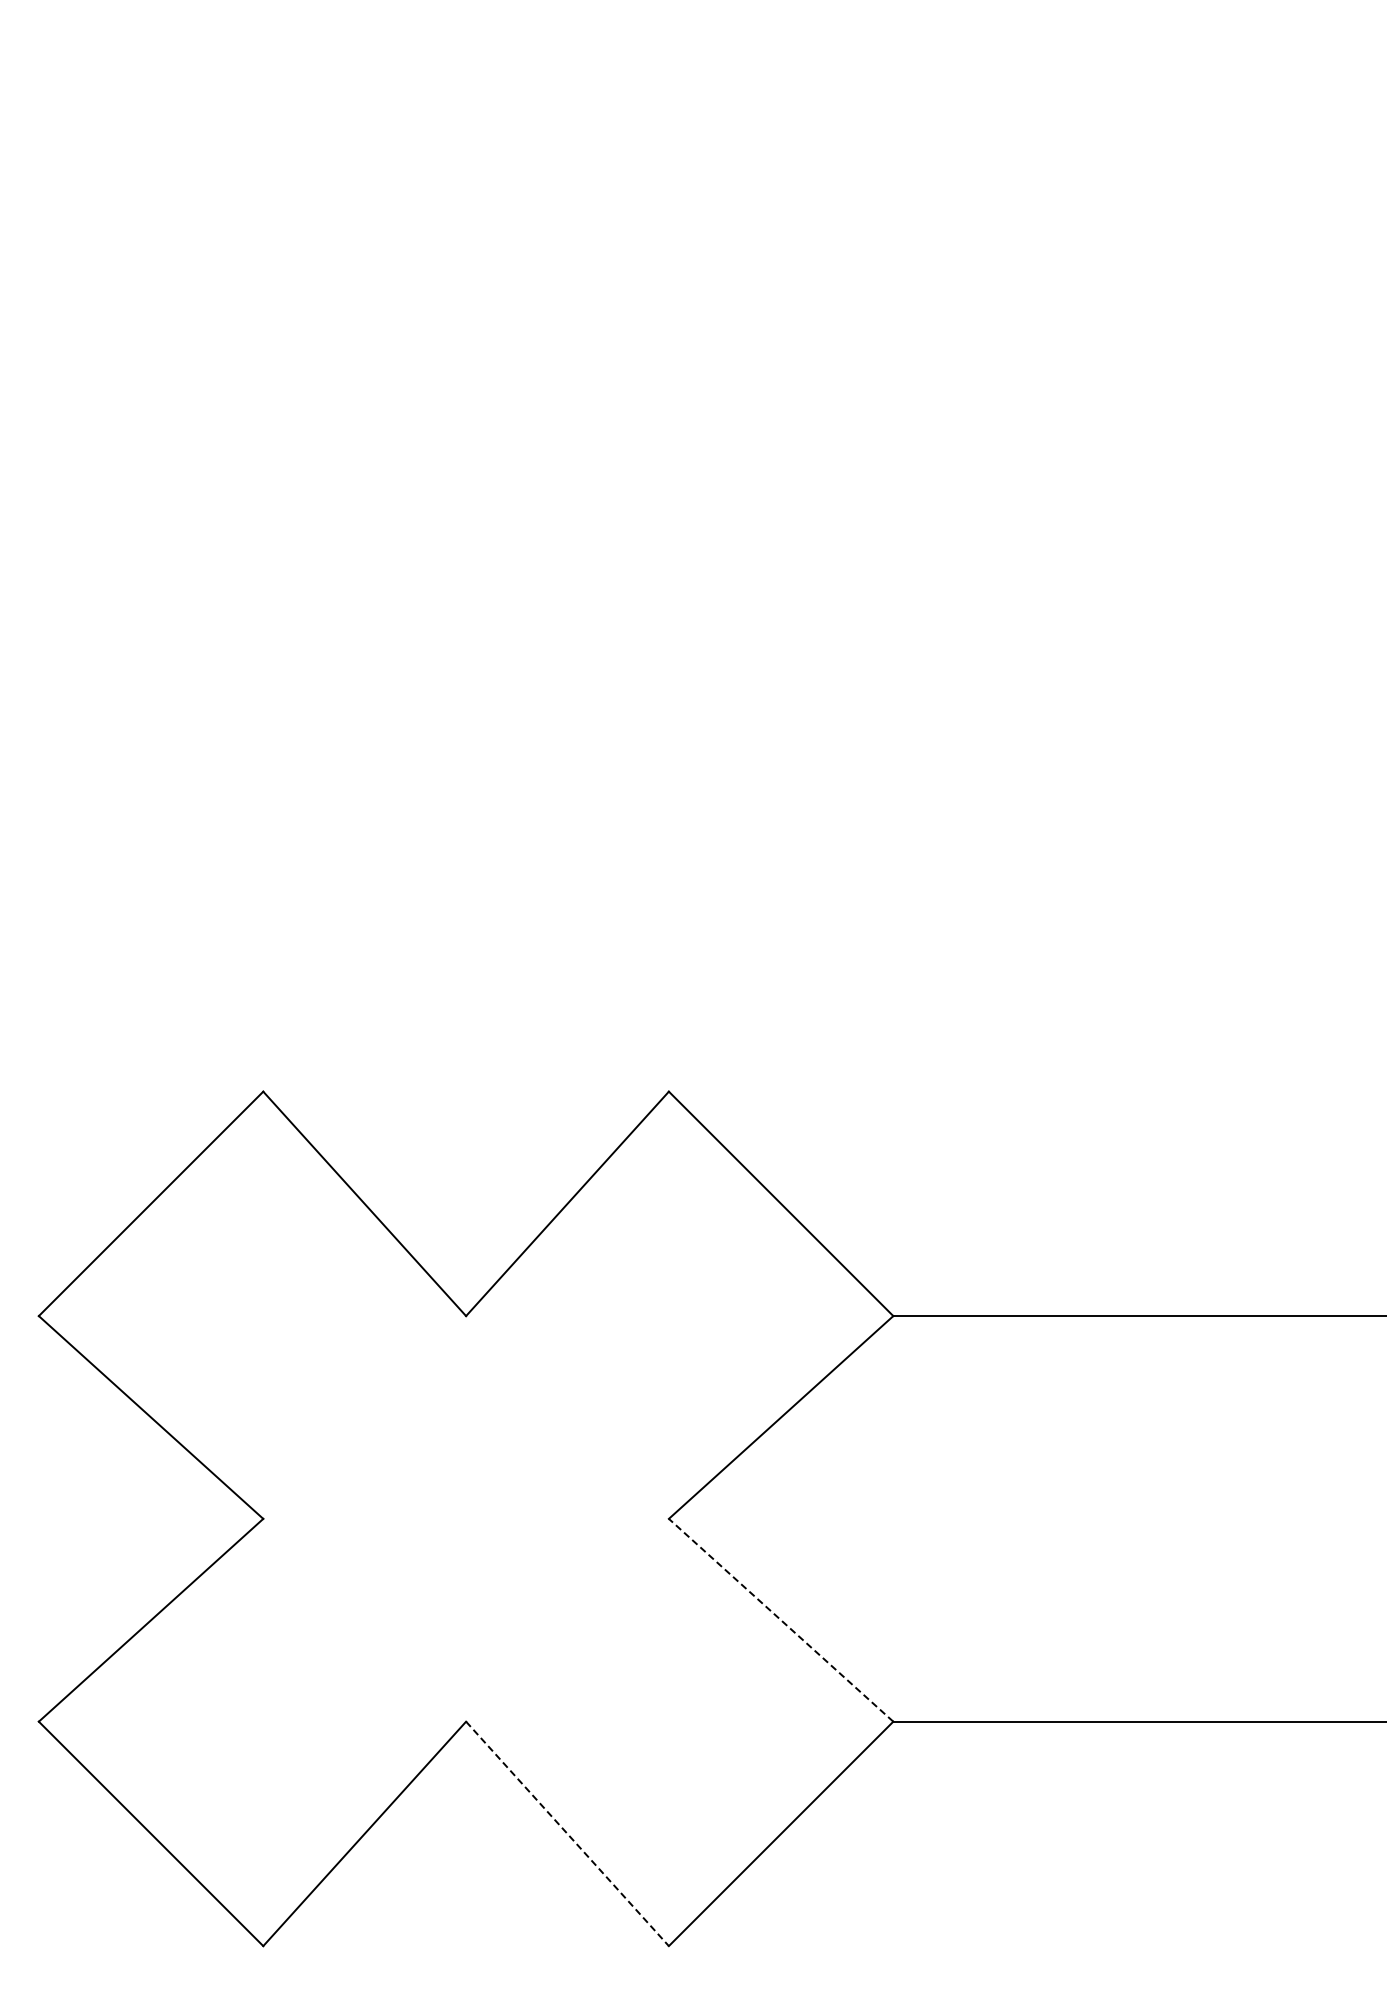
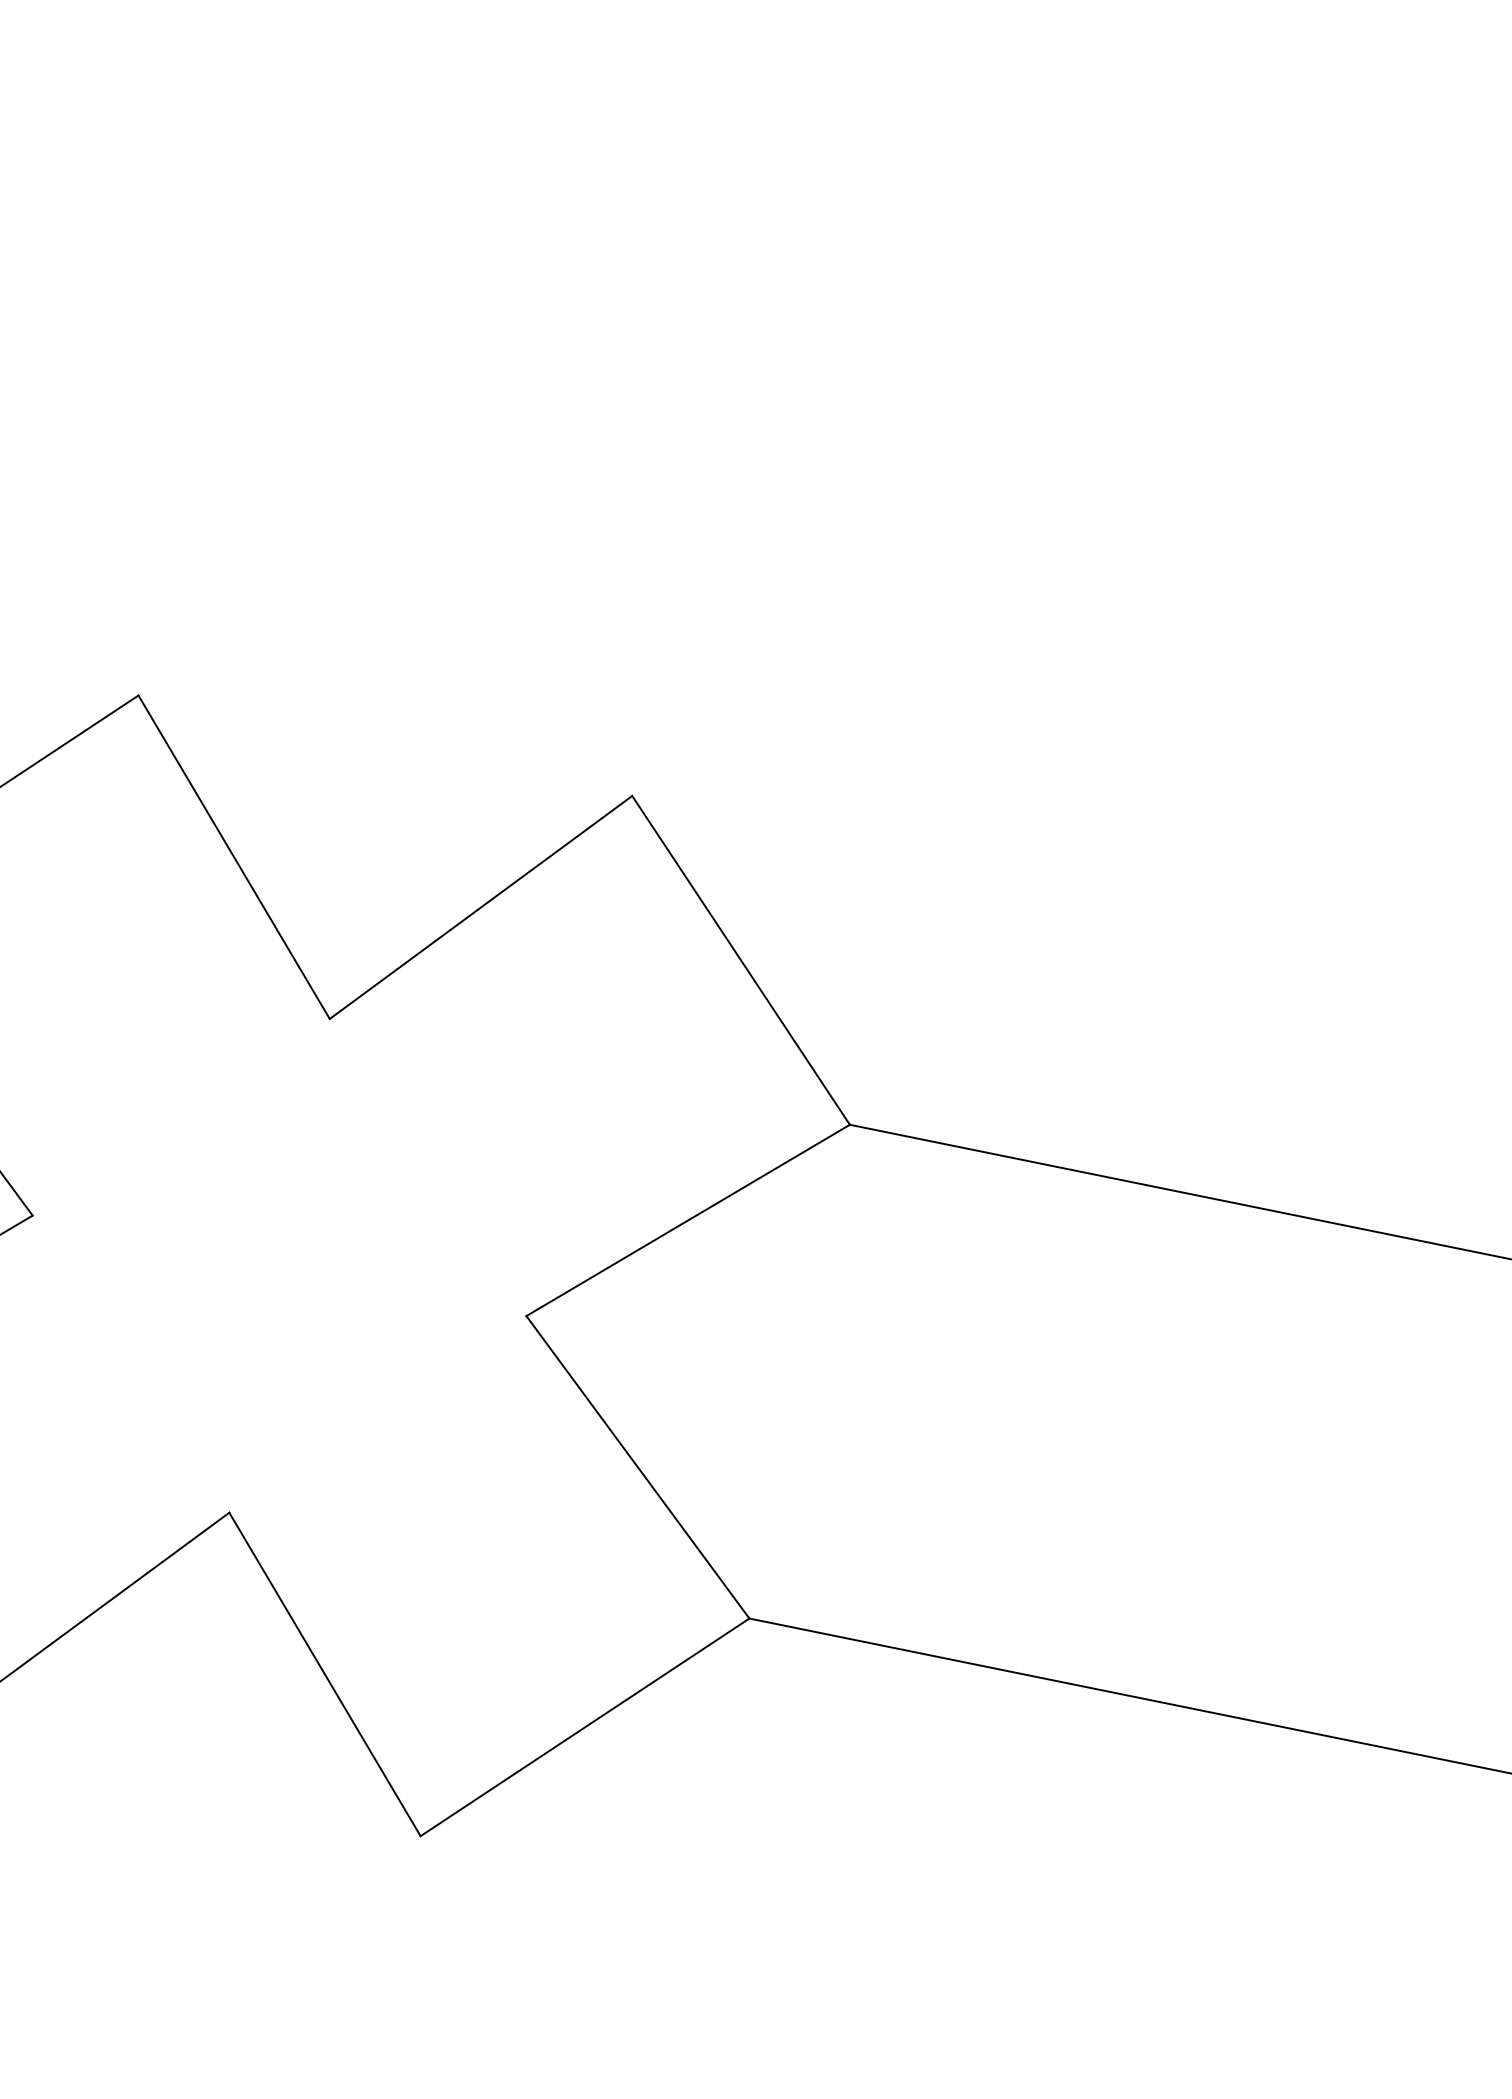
line: (780, 1619) -> (637, 1466), dashed -> solid
line: (567, 1834) -> (324, 1675), dashed -> solid

